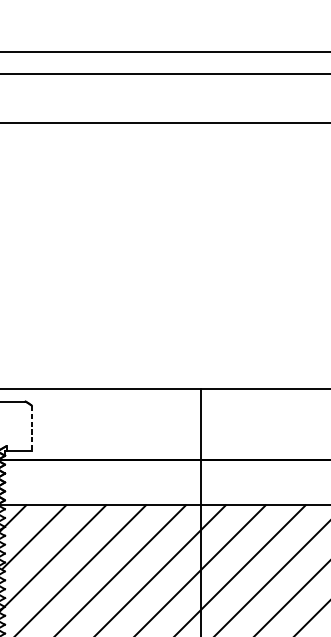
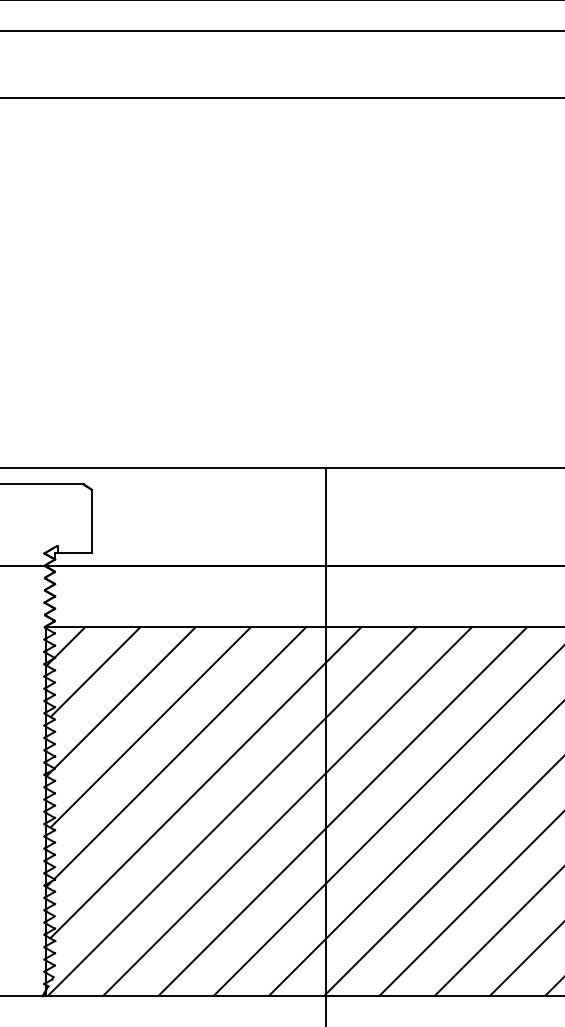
line: (32, 428) -> (92, 521), dashed -> solid

